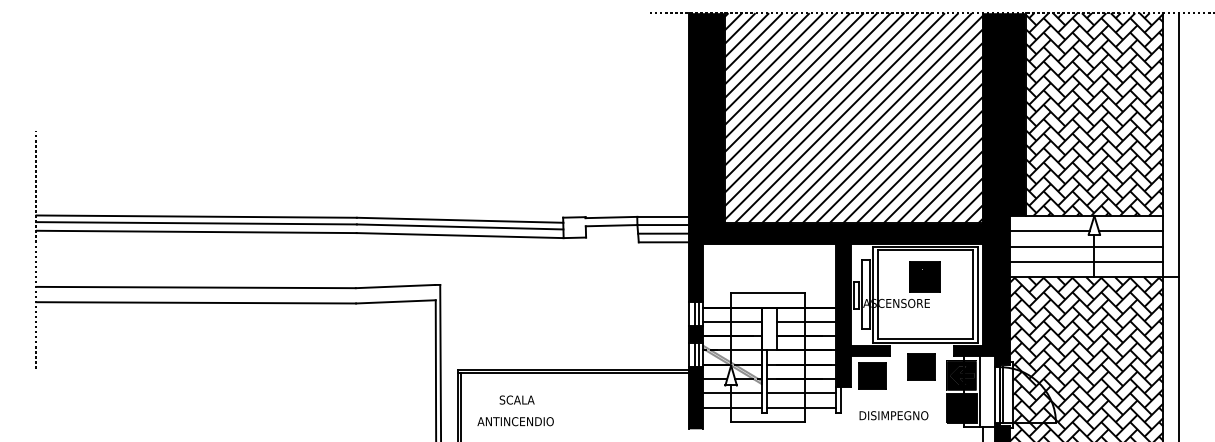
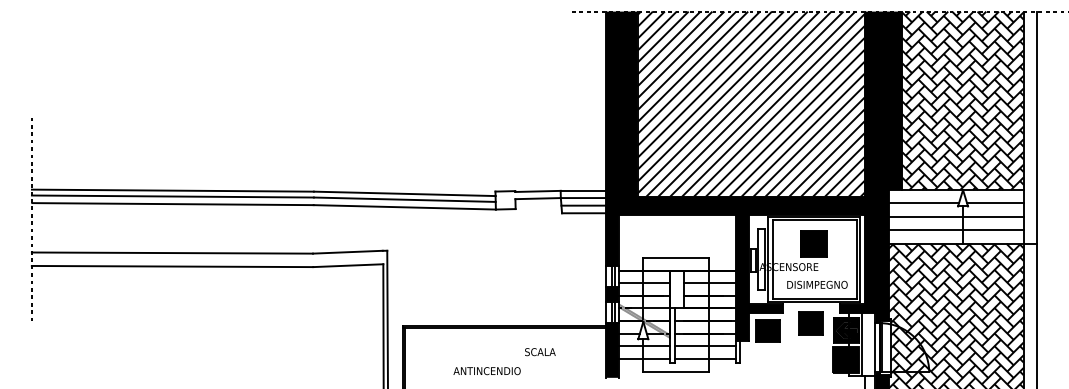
text: (516, 399) -> (539, 351), moved
text: (893, 415) -> (817, 284), moved
text: (515, 421) -> (486, 370), moved

